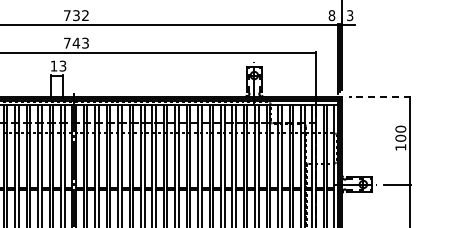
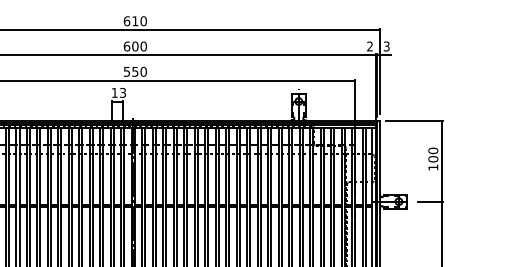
text: (75, 15) -> (134, 46), 732 -> 600
text: (332, 15) -> (370, 46), 8 -> 2
text: (75, 42) -> (134, 71), 743 -> 550
line: (380, 96) -> (414, 120), dashed -> solid

